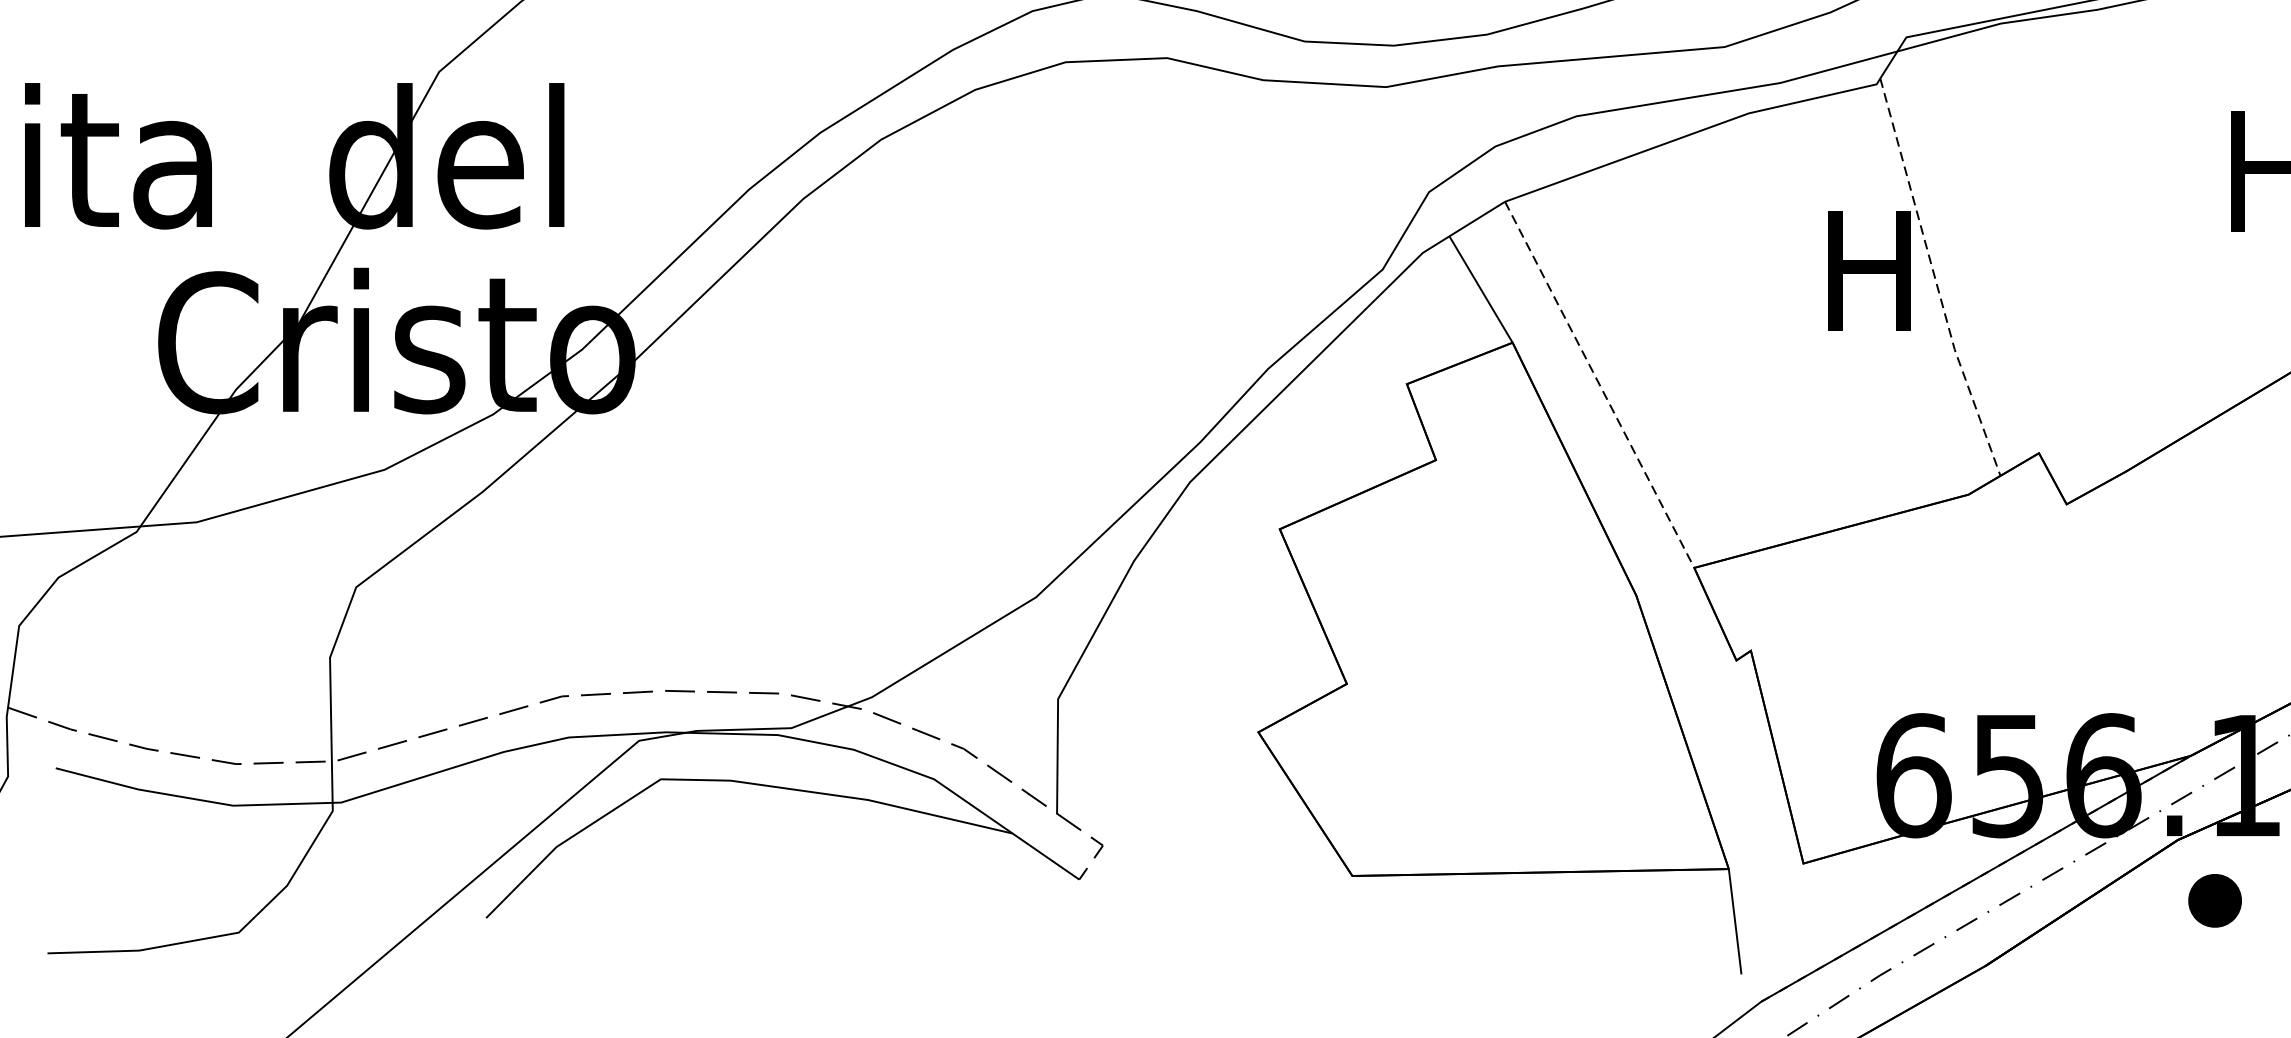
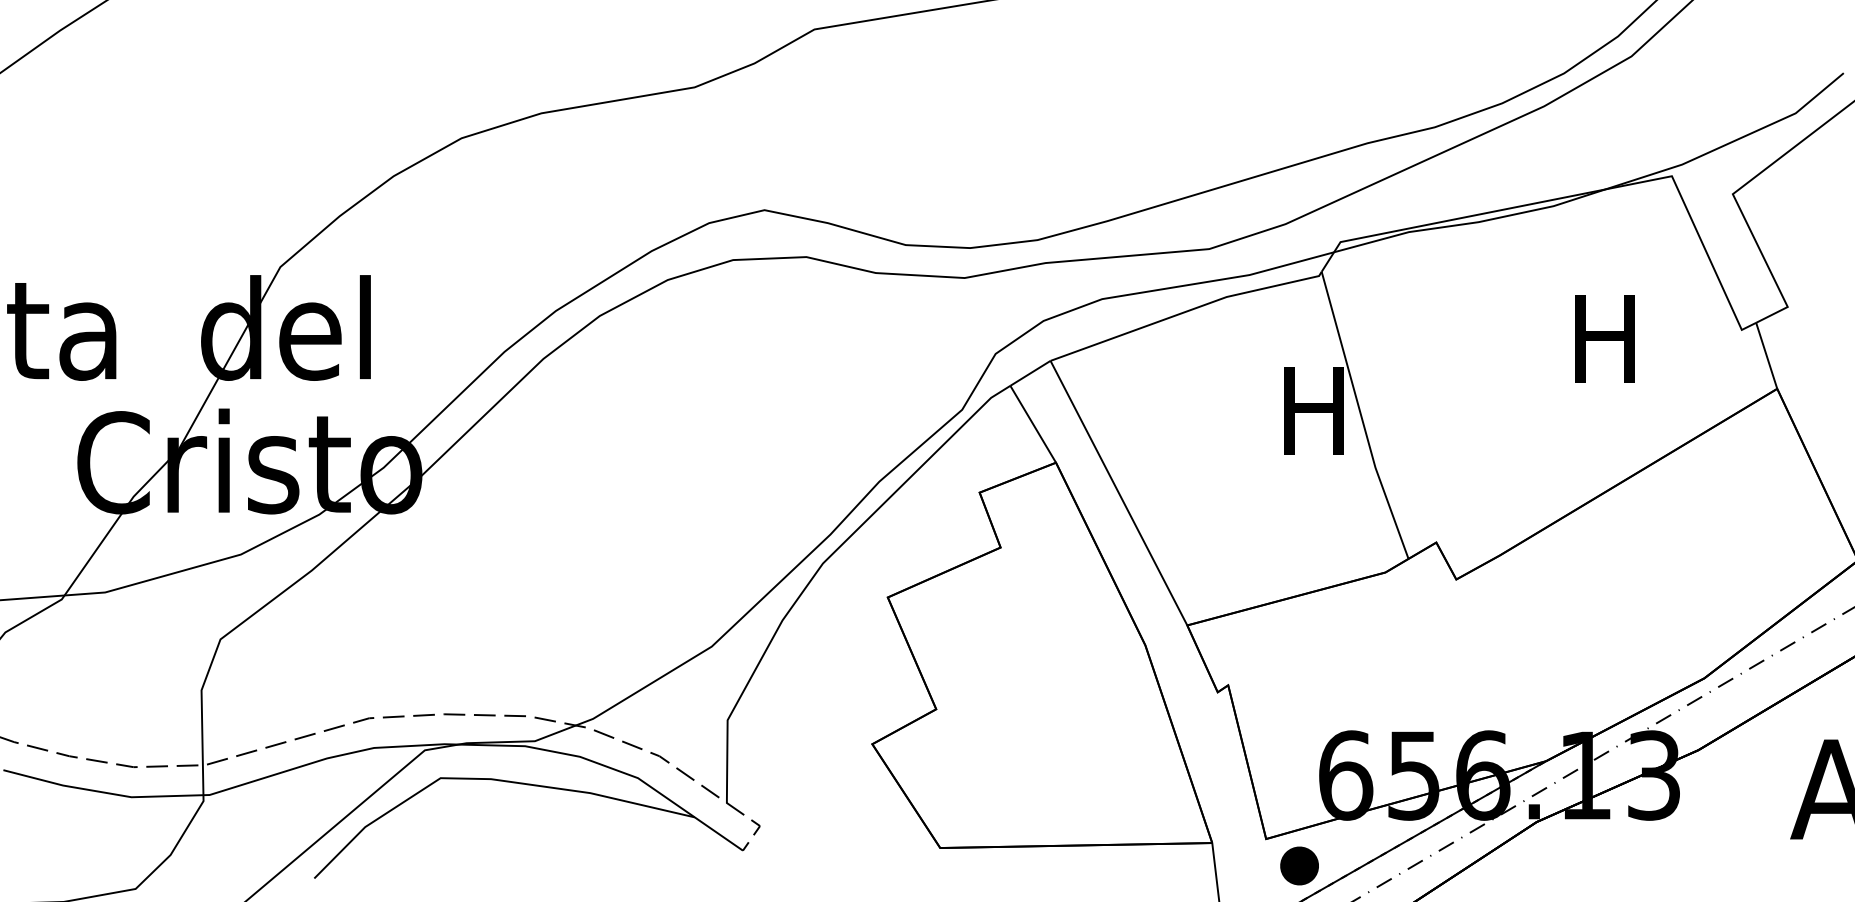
line: (1935, 280) -> (1361, 417), dashed -> solid
line: (1599, 385) -> (1118, 493), dashed -> solid
part: (2214, 900) -> (1299, 865), moved

